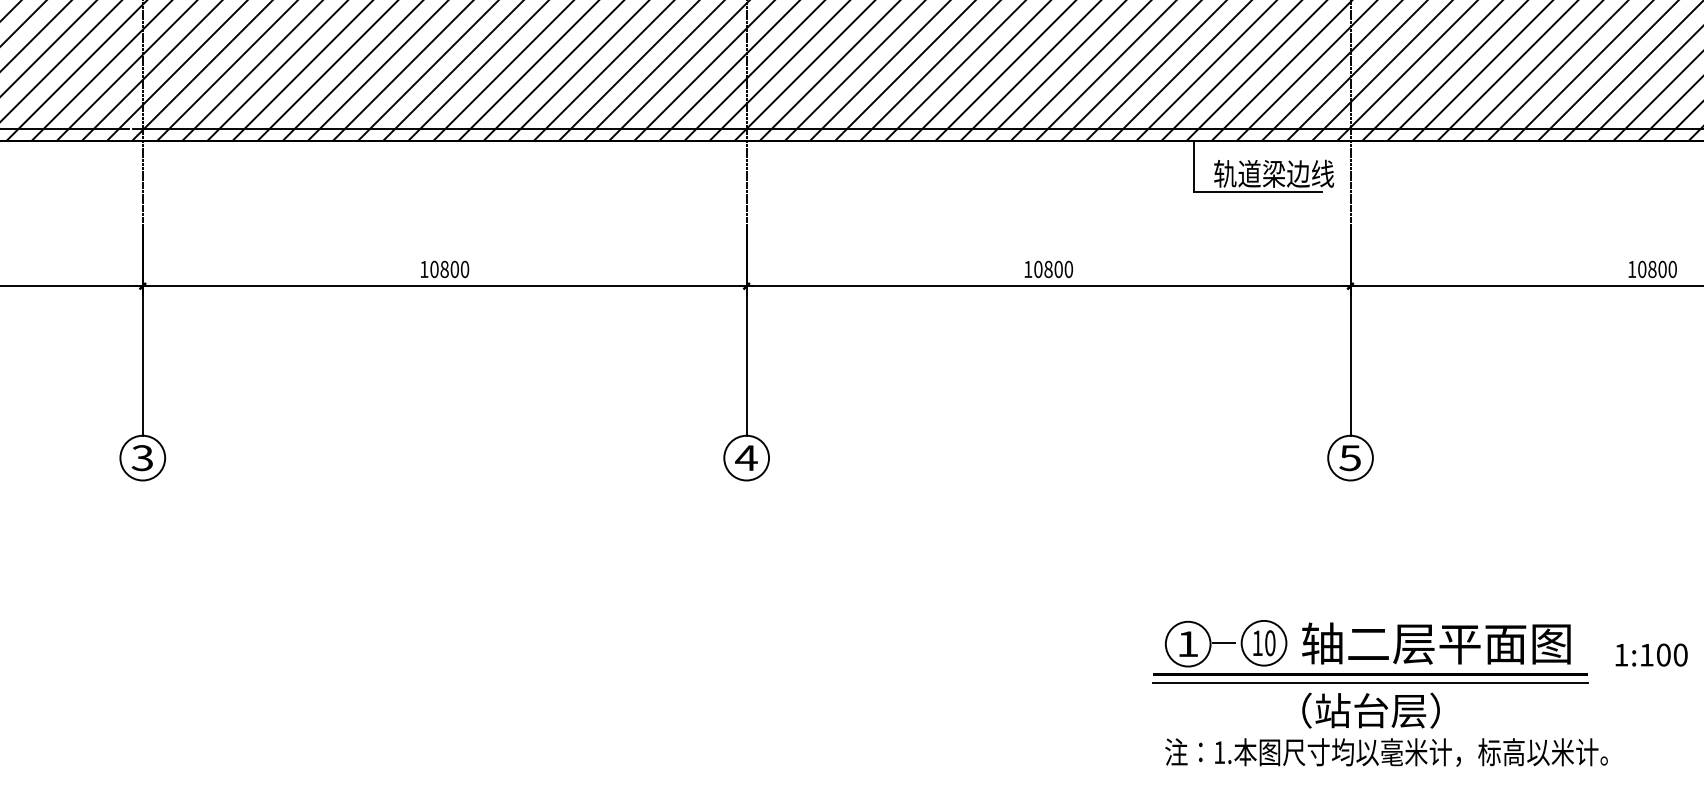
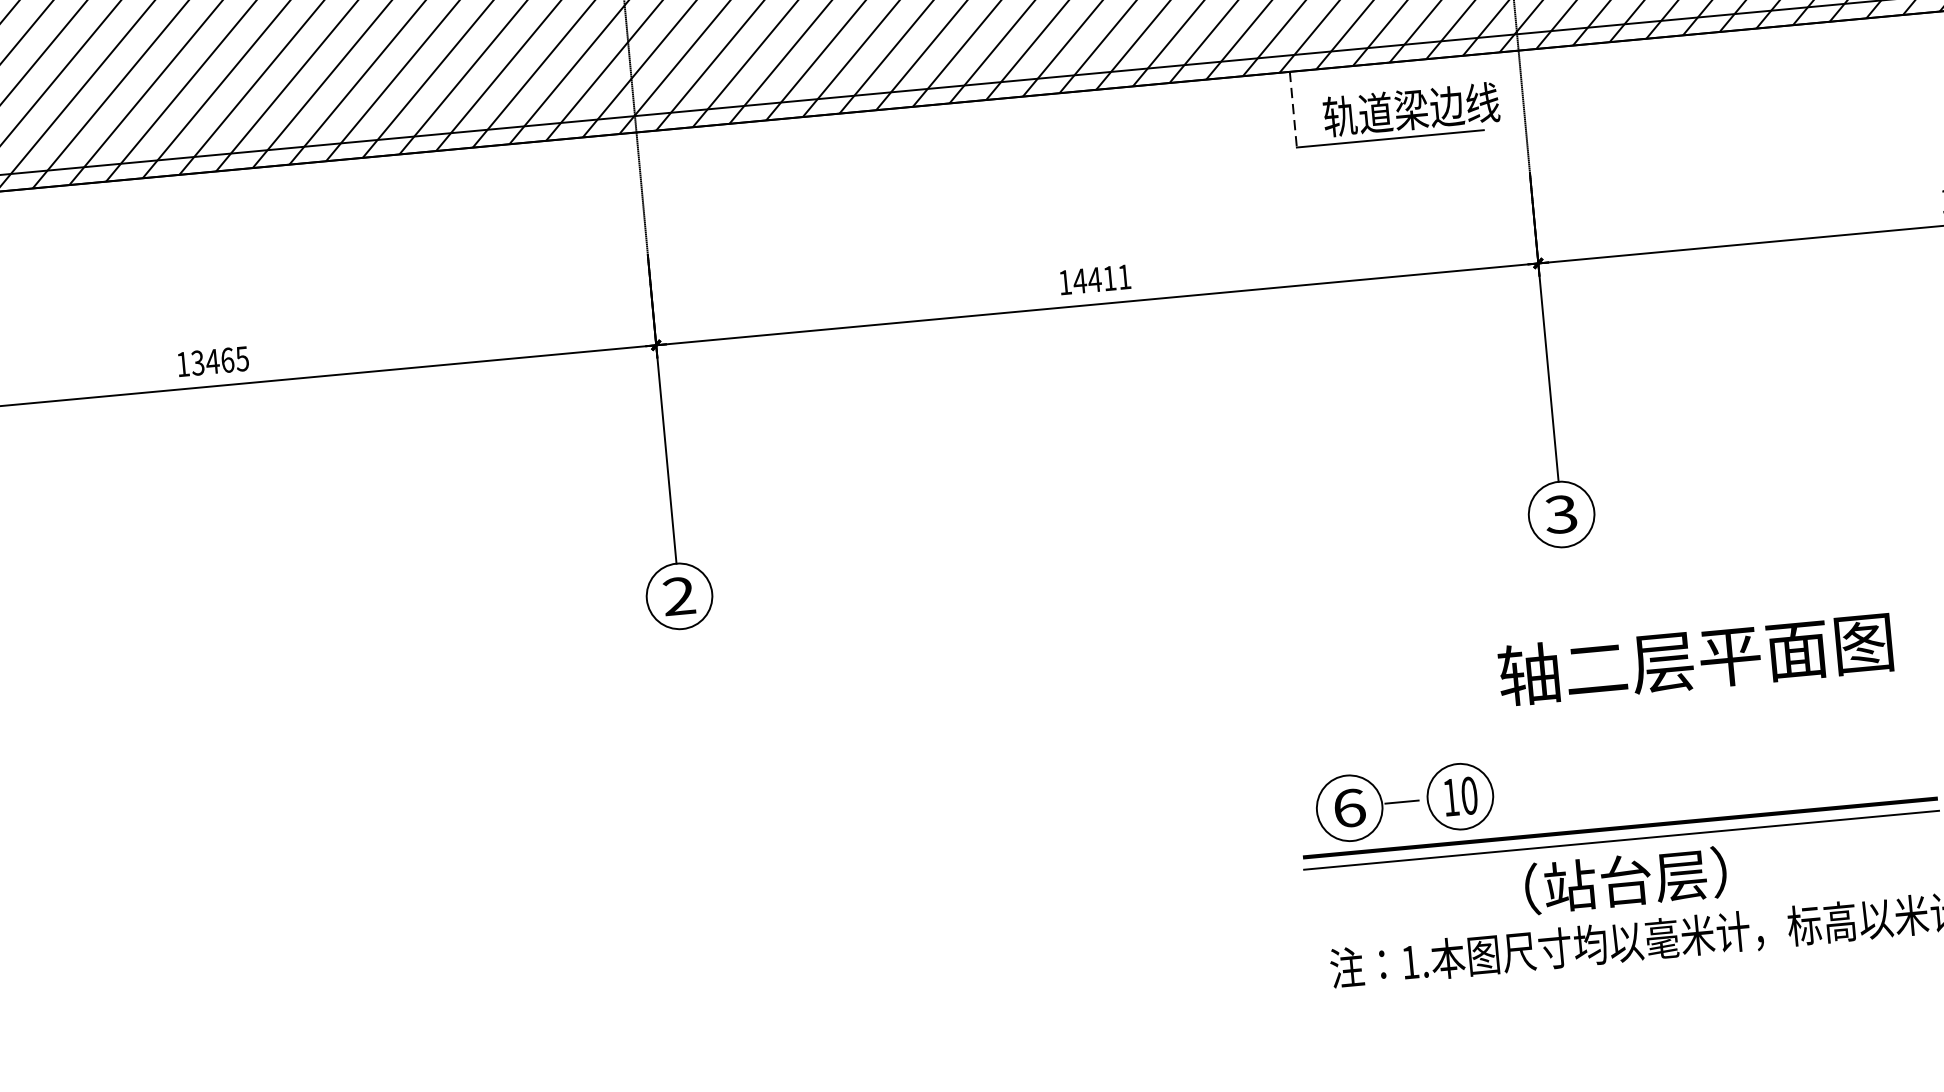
line: (1193, 166) -> (1292, 109), solid -> dashed
text: (449, 269) -> (219, 361), 10800 -> 13465
text: (1053, 269) -> (1102, 279), 10800 -> 14411
text: (746, 457) -> (679, 595), 4 -> 2
text: (1350, 457) -> (1561, 513), 5 -> 3
text: (1436, 643) -> (1695, 658), moved
text: (1188, 644) -> (1350, 808), 1 -> 6

